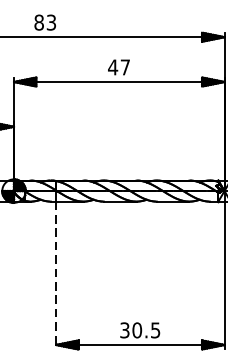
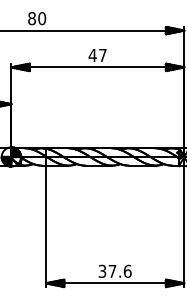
text: (51, 22) -> (42, 18), 83 -> 80
line: (55, 275) -> (45, 226), dashed -> solid
text: (145, 329) -> (119, 270), 30.5 -> 37.6

